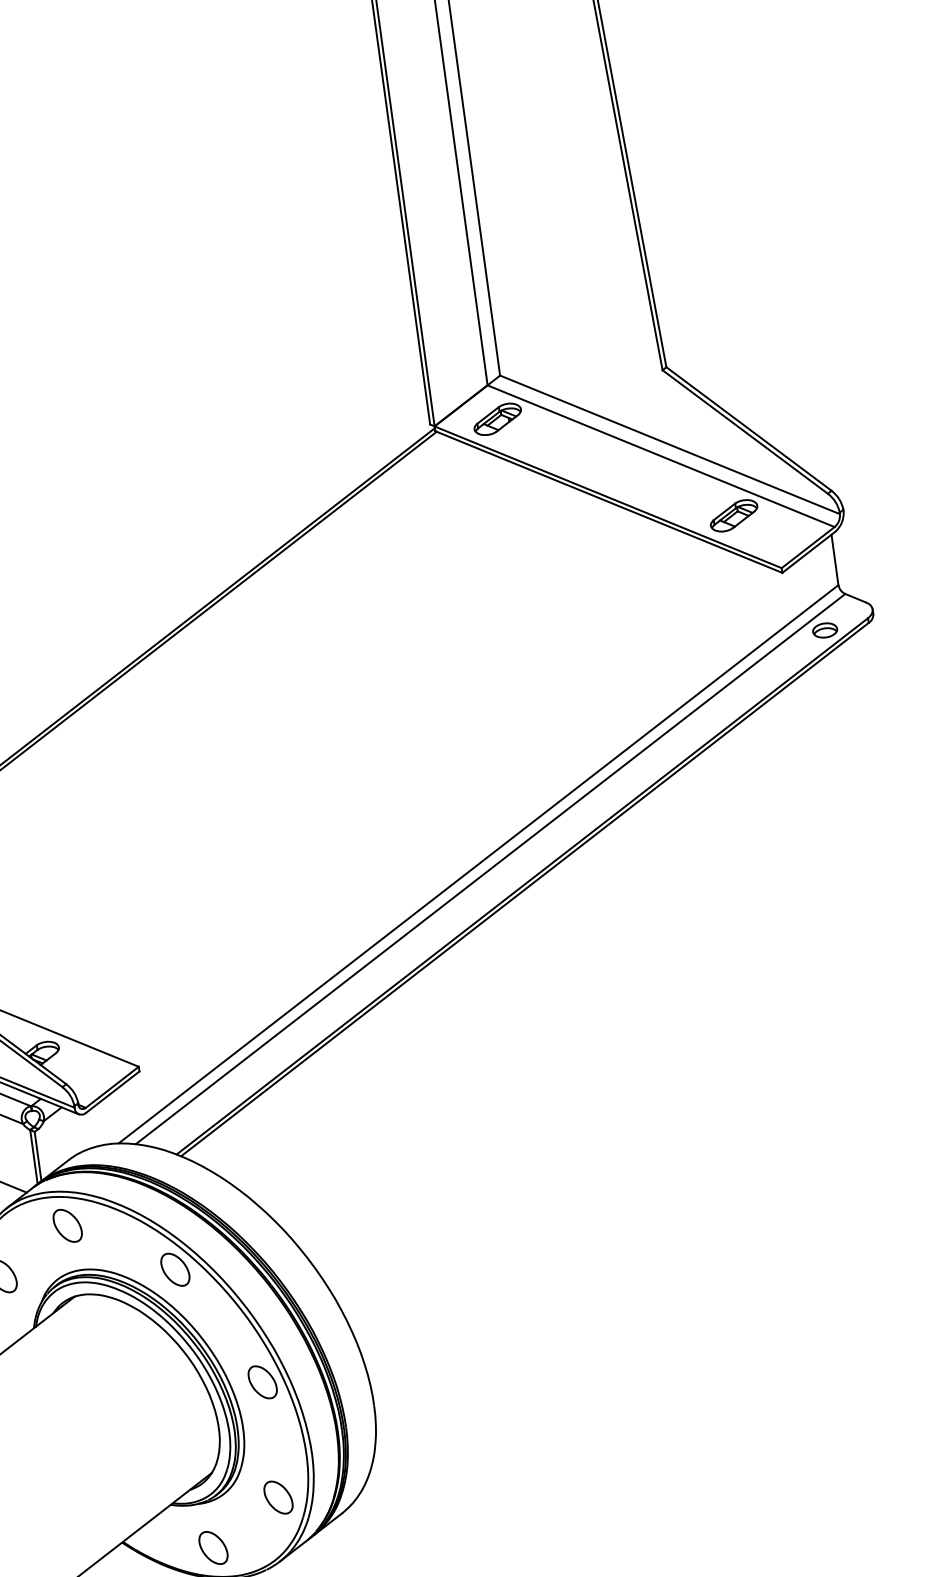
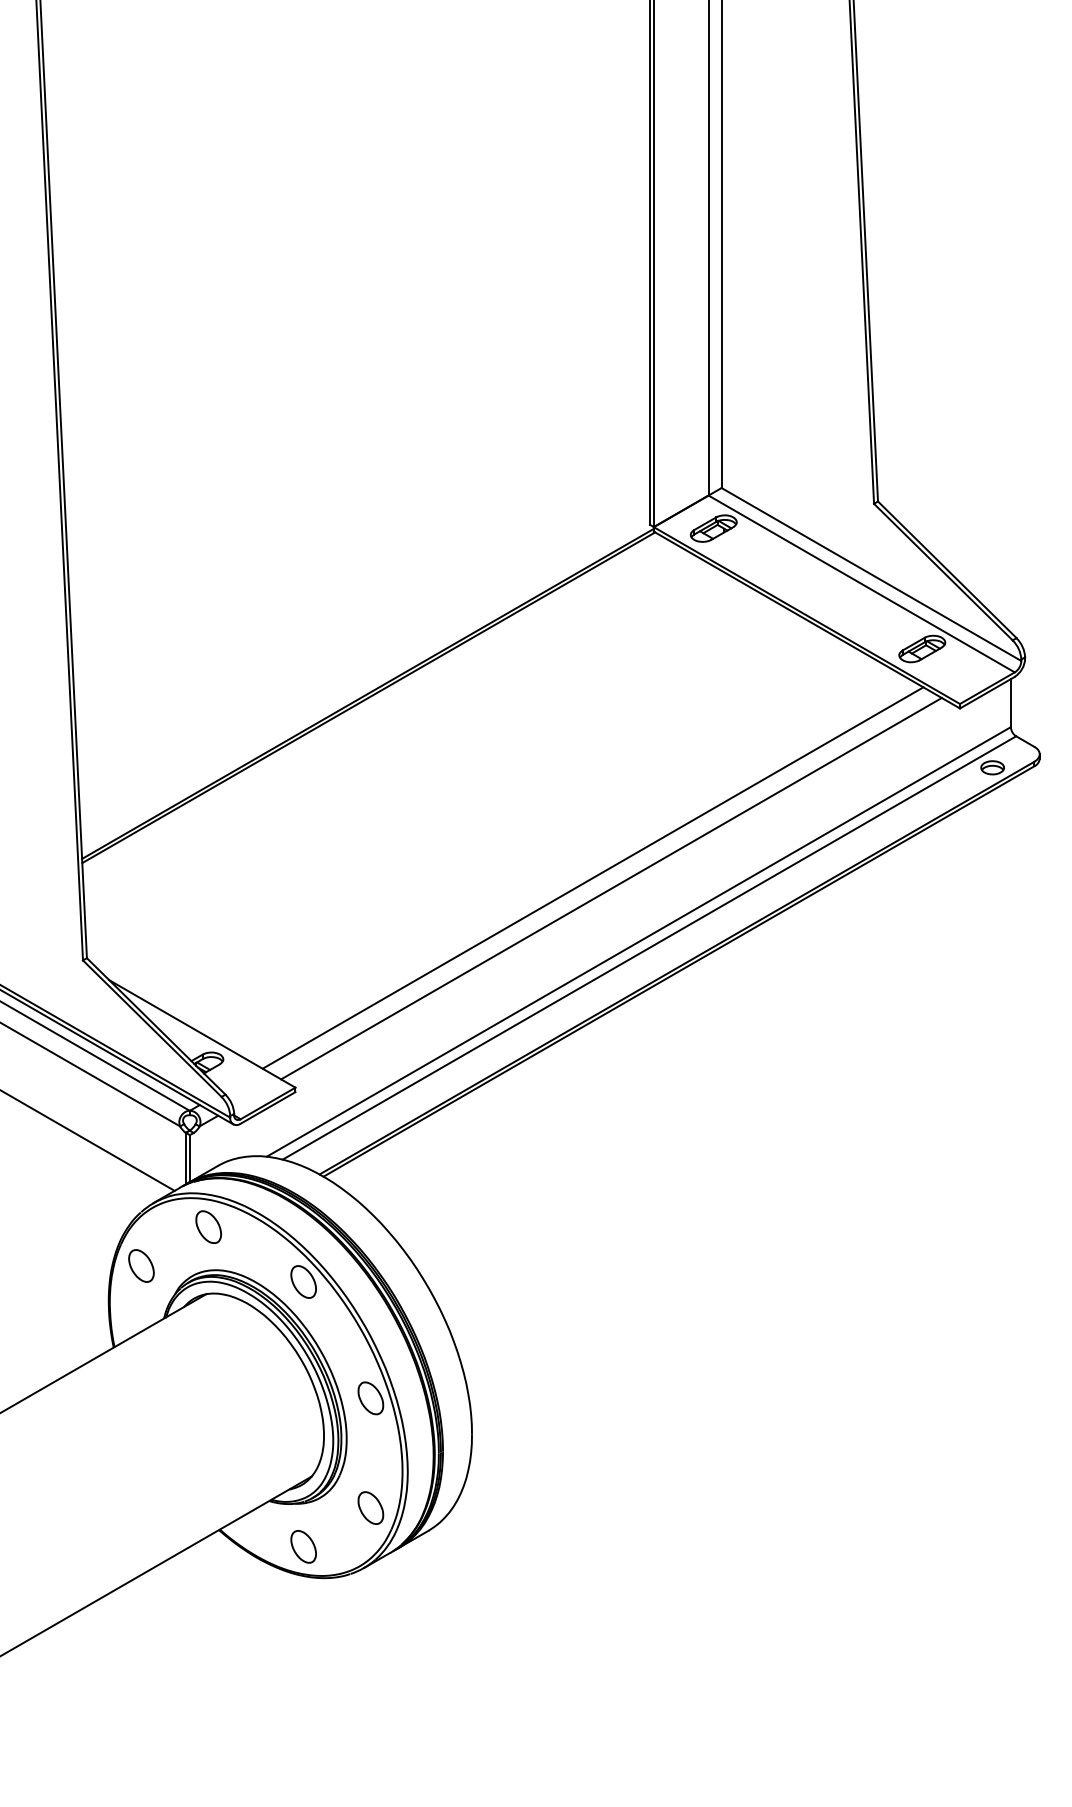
line: (420, 803) -> (592, 877), added
line: (442, 812) -> (611, 888), added

